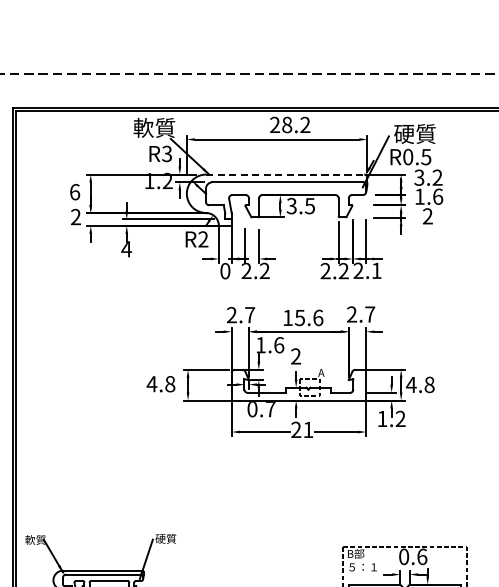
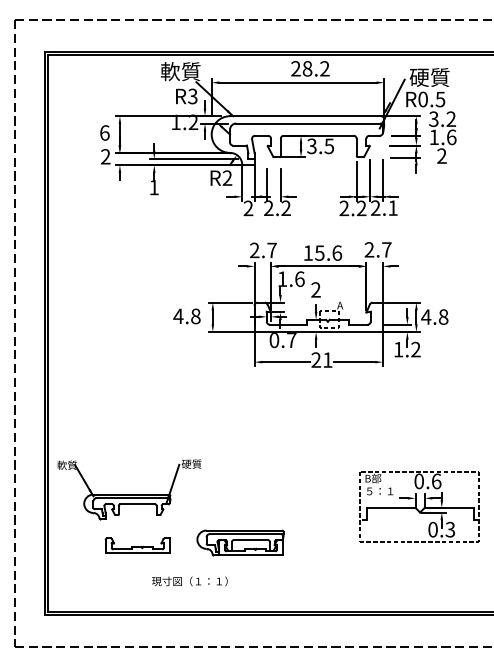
line: (285, 174) -> (305, 116), dashed -> solid
text: (126, 249) -> (154, 187), 4 -> 1
text: (225, 271) -> (248, 208), 0 -> 2

